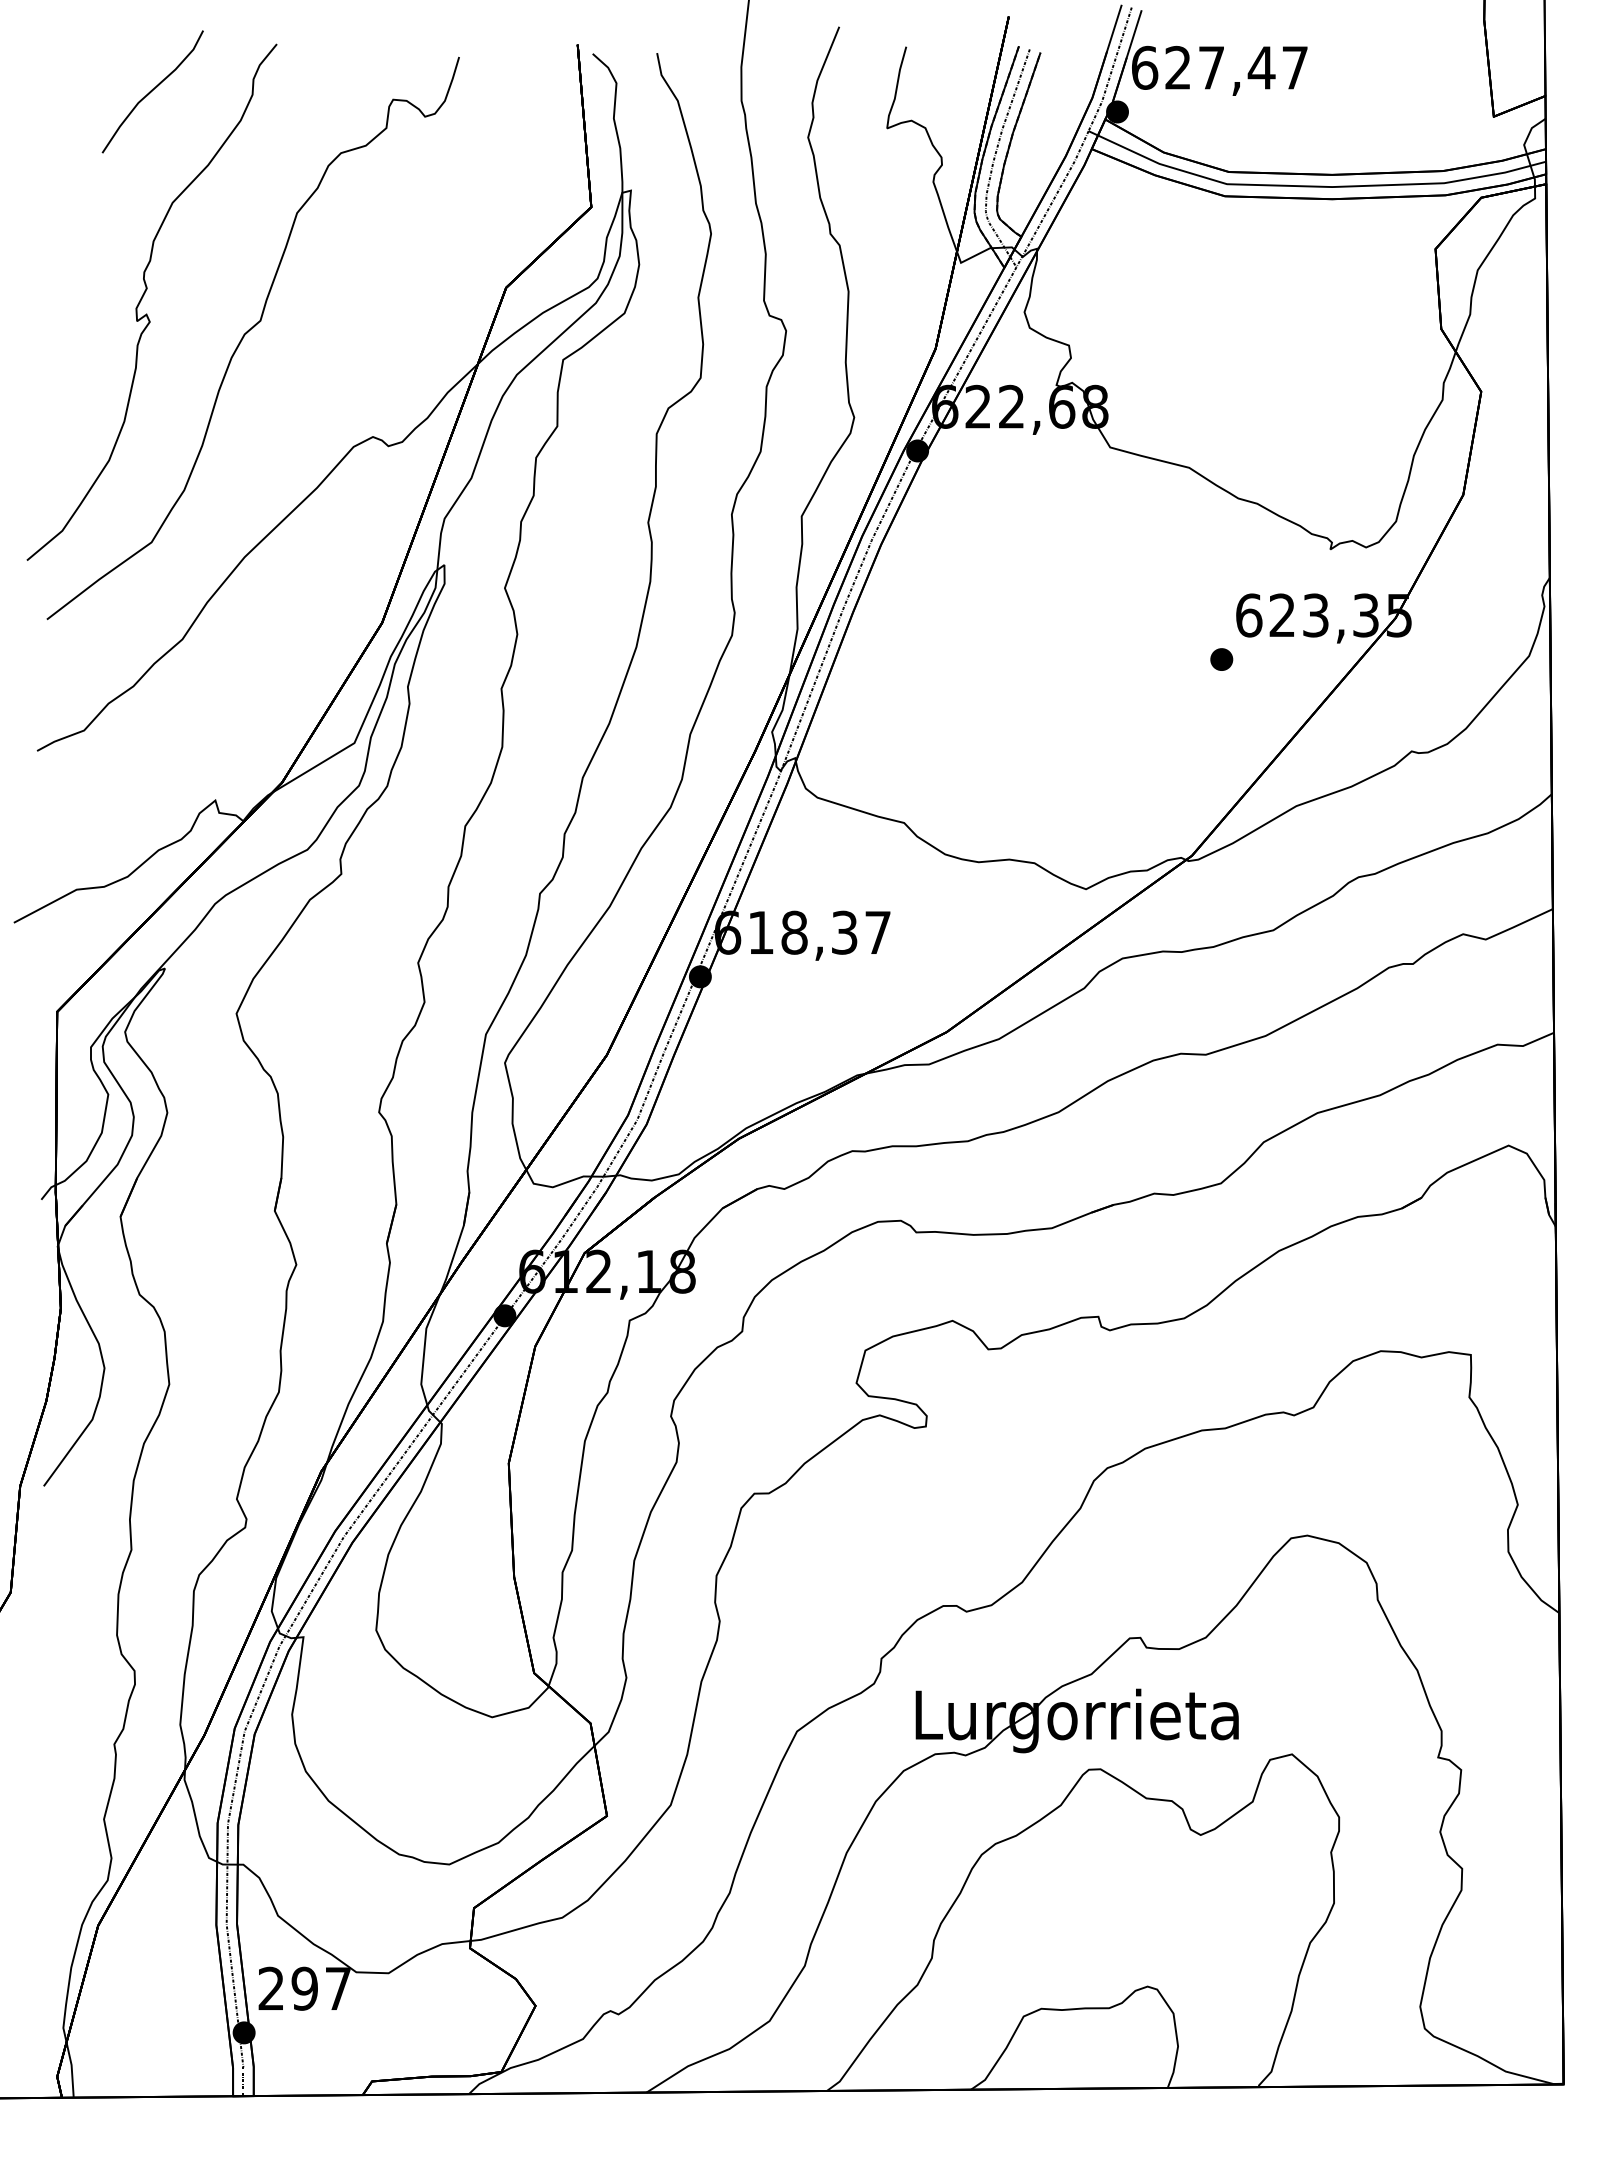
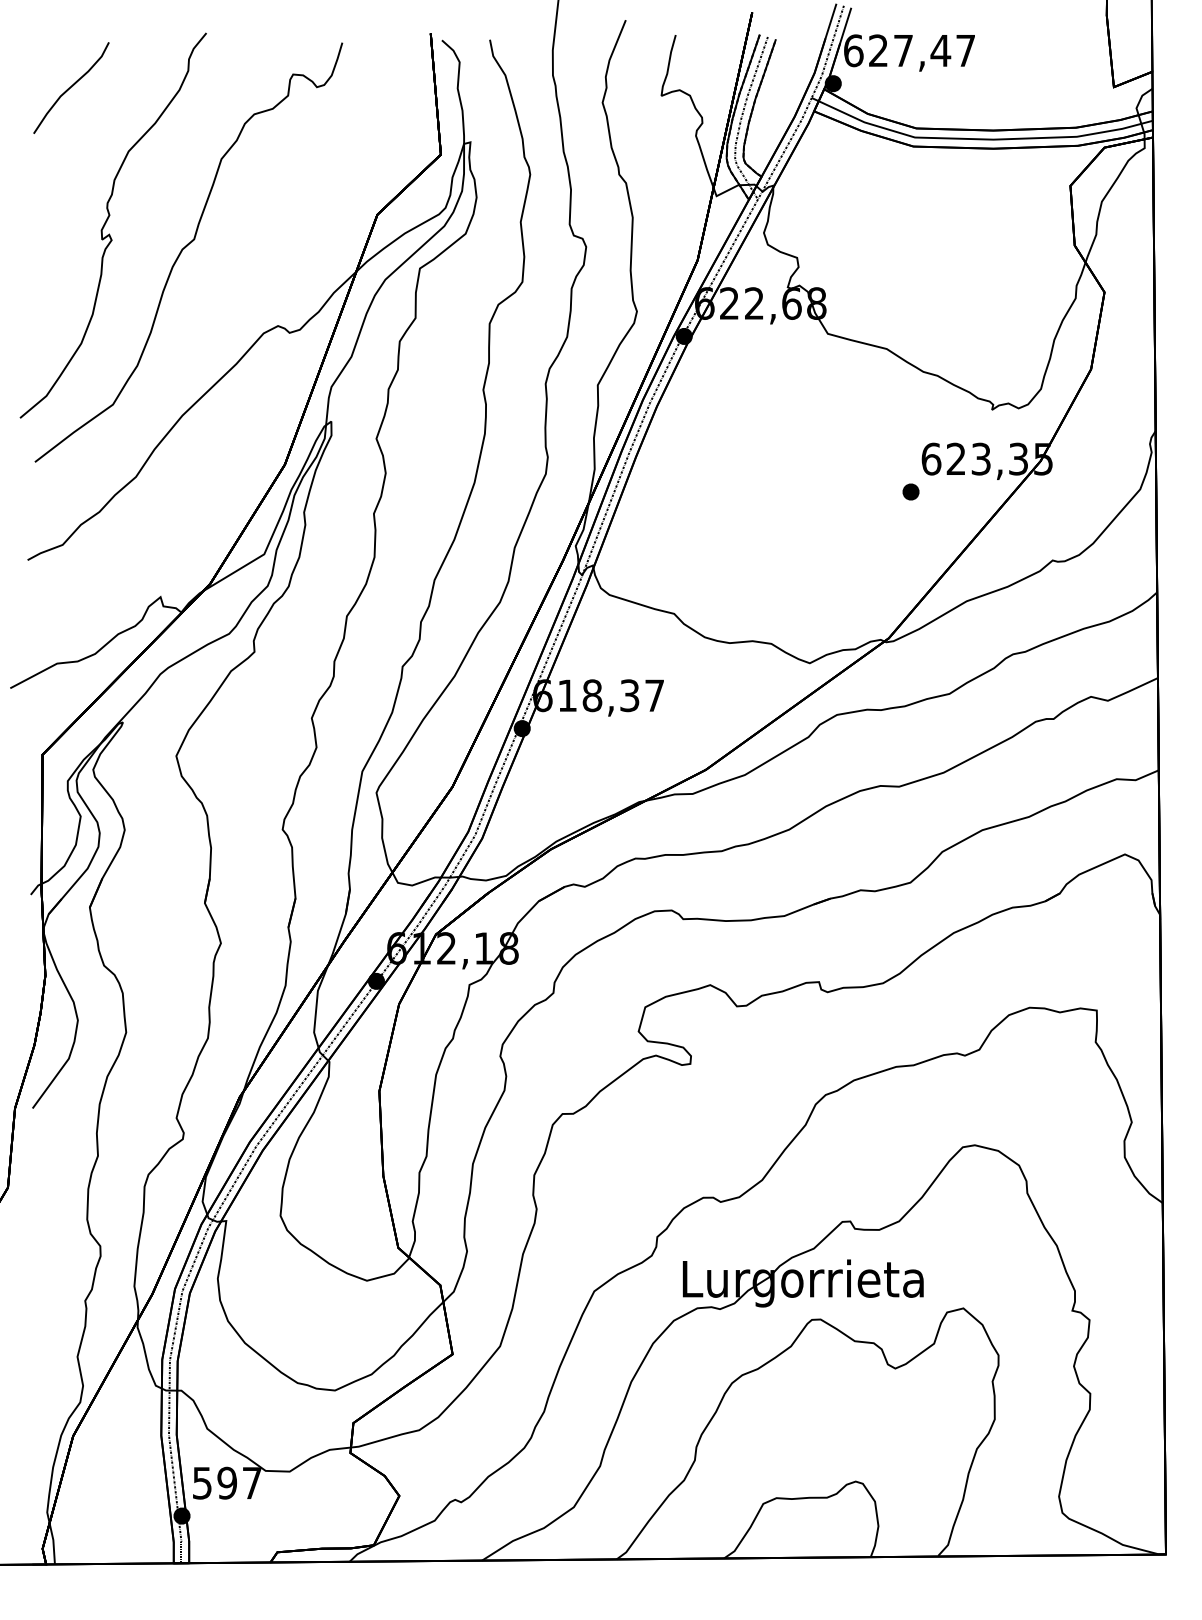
curve: (152, 91) -> (71, 87), moved
text: (270, 1988) -> (201, 1482), 297 -> 597

